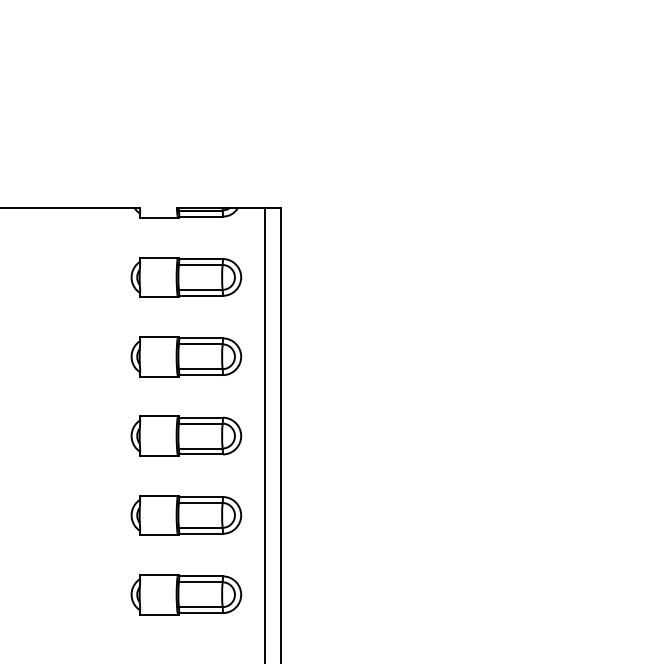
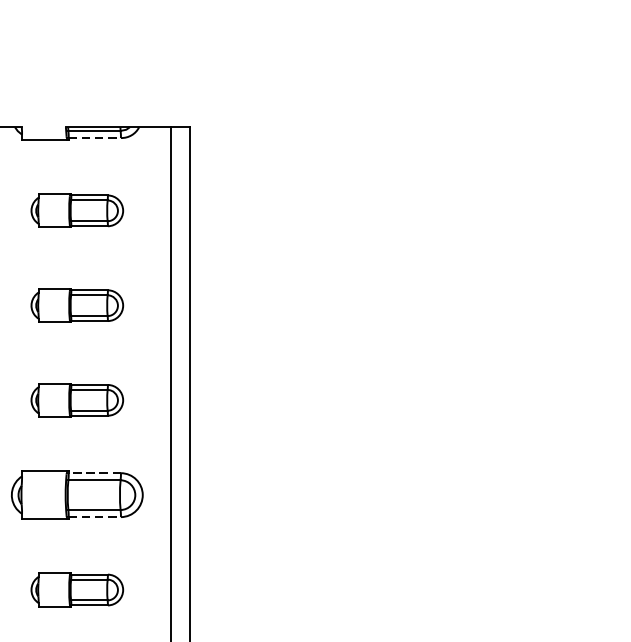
line: (201, 216) -> (95, 138), solid -> dashed
part: (186, 277) -> (77, 210), size x0.7
part: (186, 356) -> (77, 305), size x0.7
part: (186, 435) -> (77, 399), size x0.7
line: (201, 497) -> (95, 473), solid -> dashed
line: (201, 533) -> (95, 516), solid -> dashed
part: (186, 594) -> (77, 589), size x0.7

